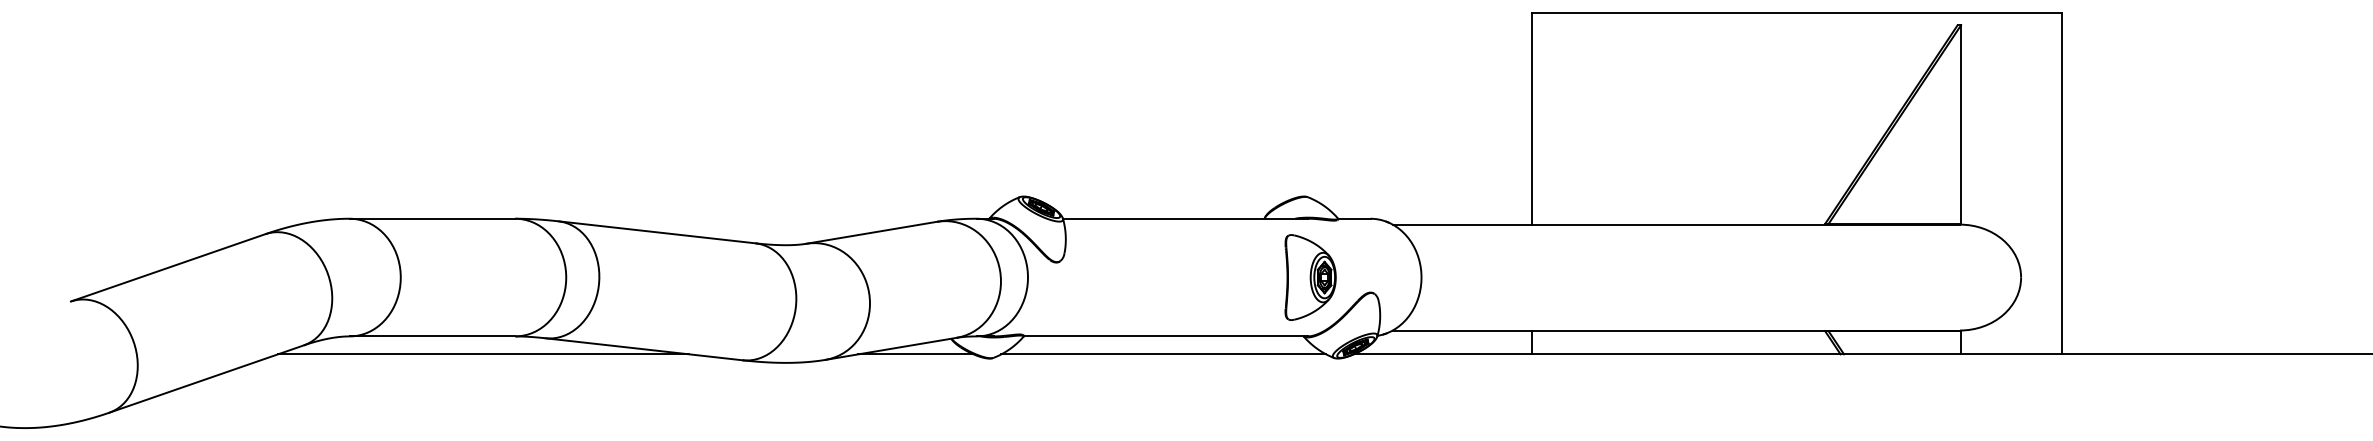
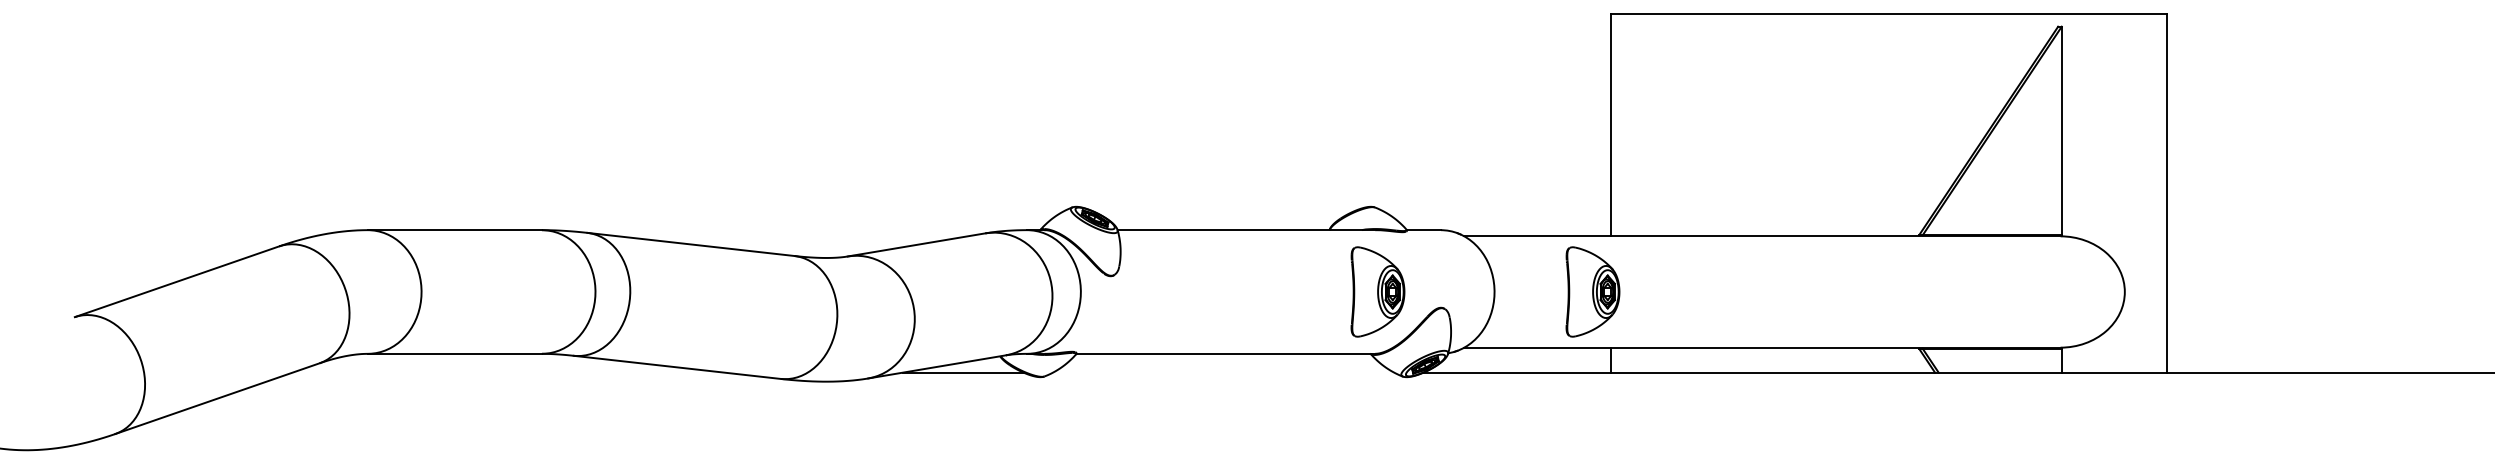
part: (1514, 277) -> (1592, 291), added
line: (483, 354) -> (508, 372), removed
line: (1163, 354) -> (1223, 372), removed

